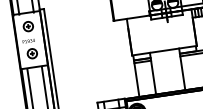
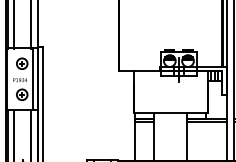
line: (40, 38) -> (33, 79), added

